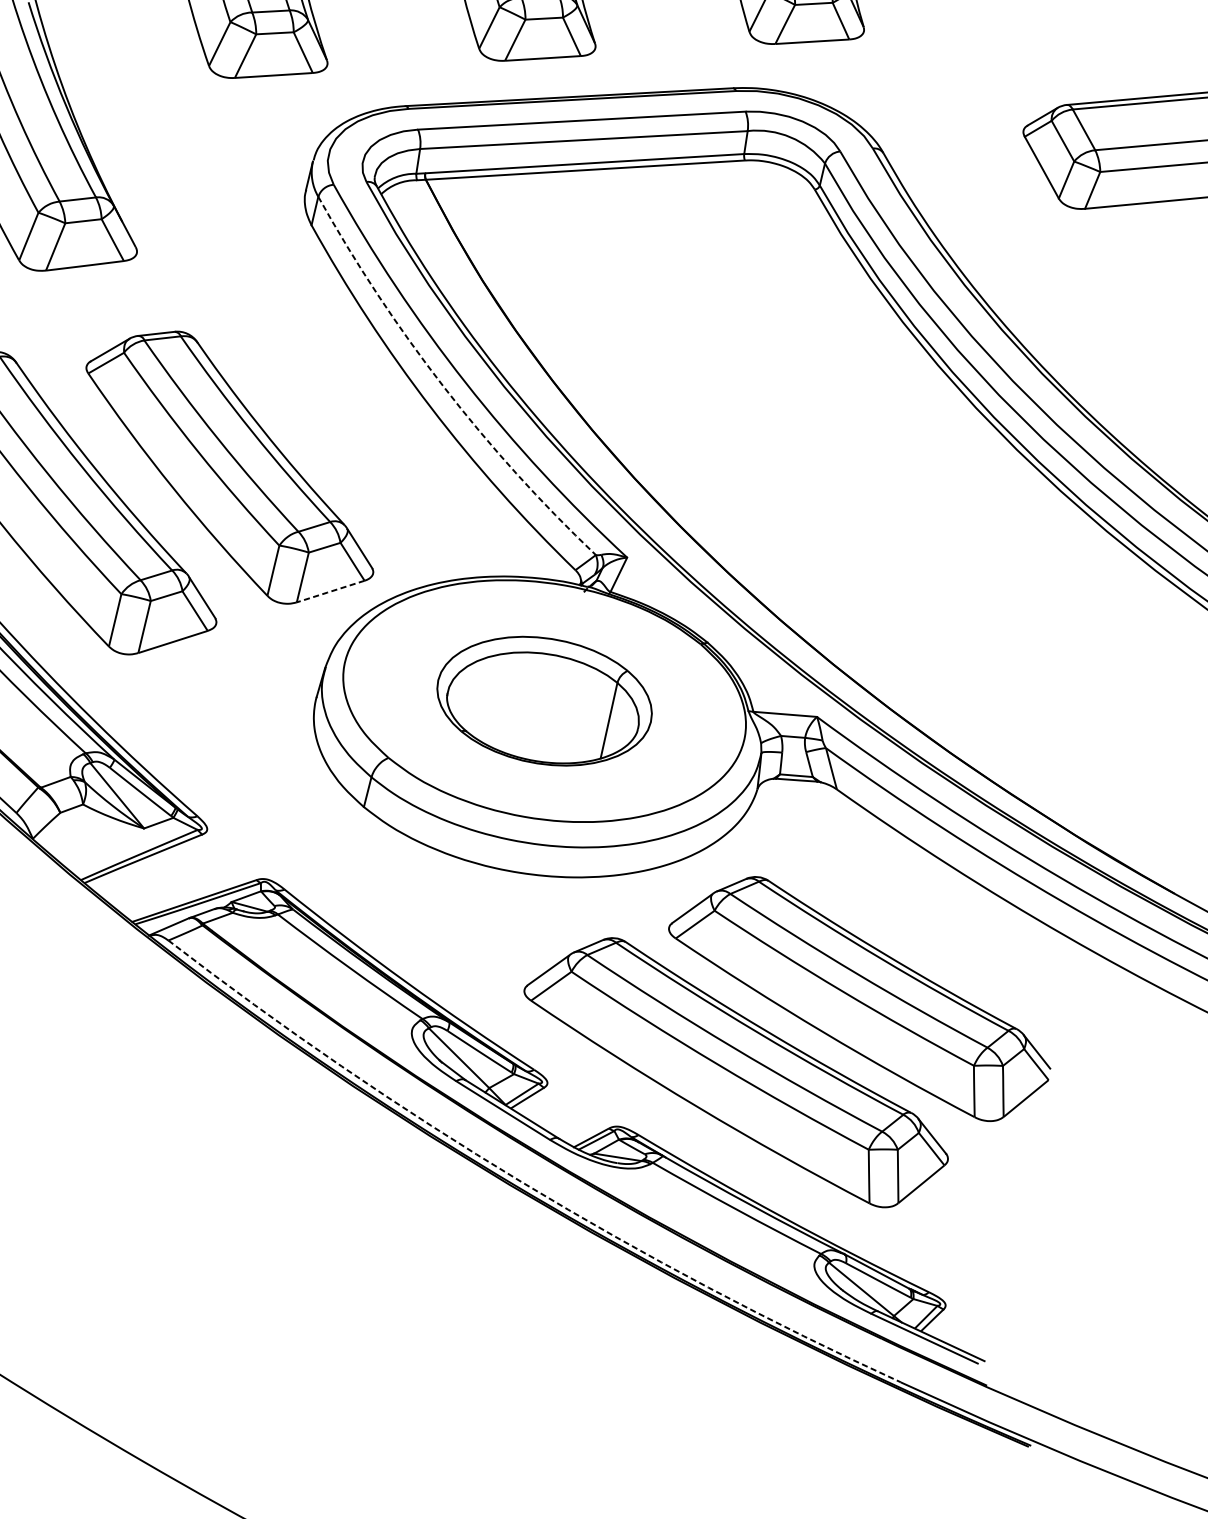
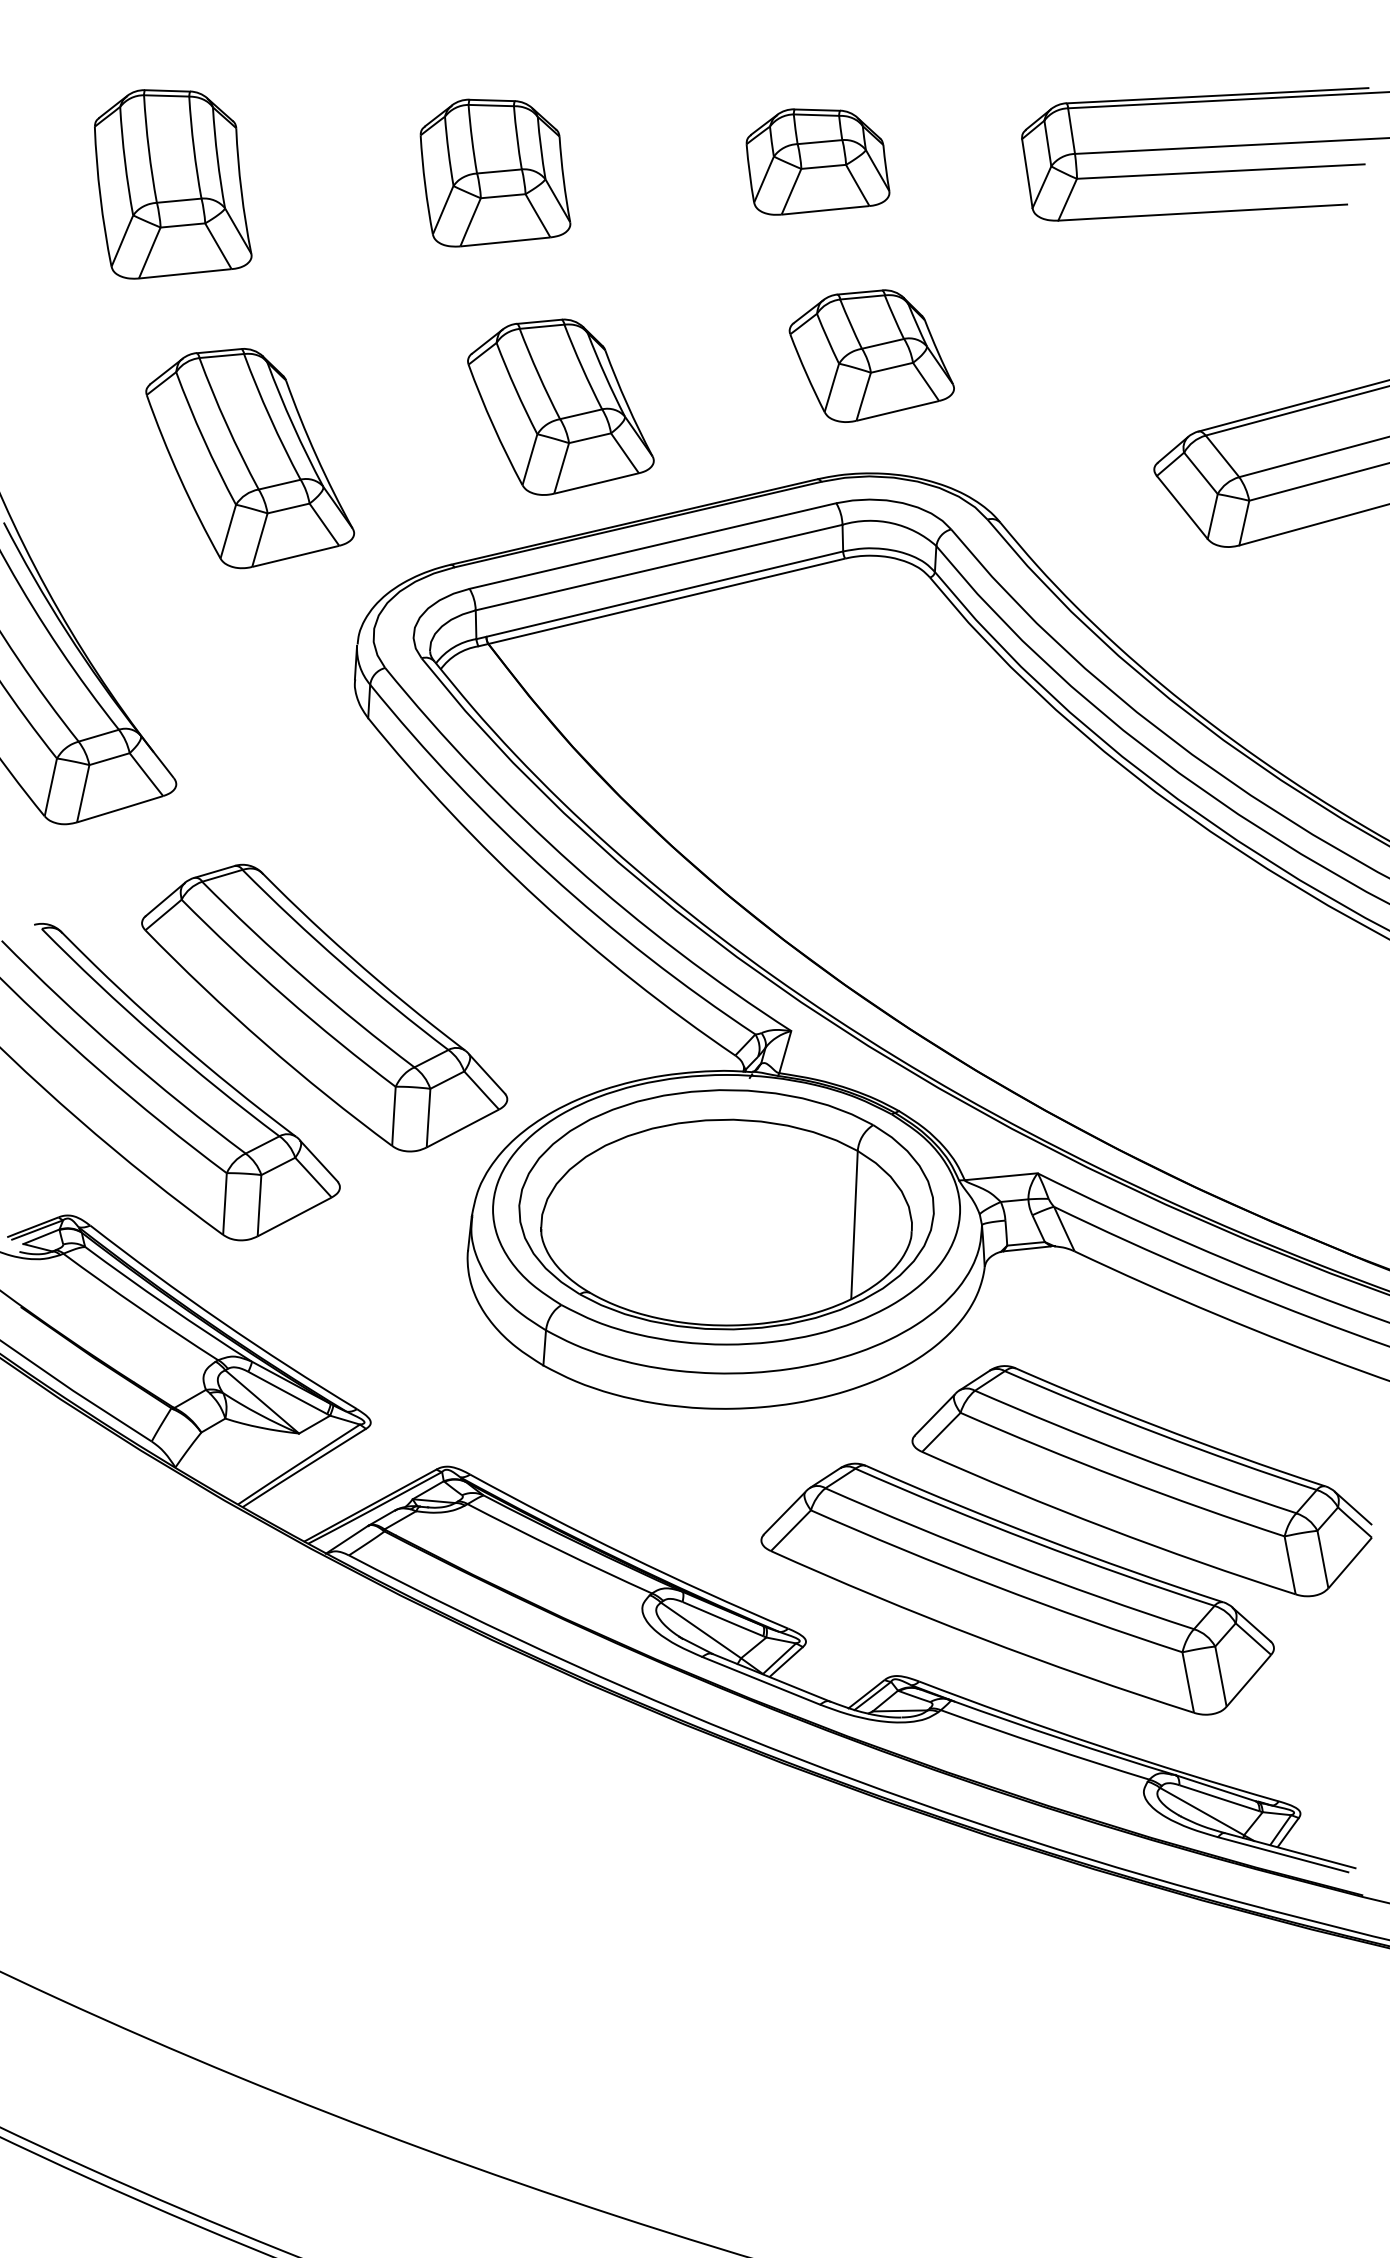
arc: (443, 386) -> (549, 874), dashed -> solid
line: (330, 591) -> (462, 1128), dashed -> solid
part: (544, 700) -> (726, 1209), size x1.67
arc: (521, 1182) -> (796, 1758), dashed -> solid

